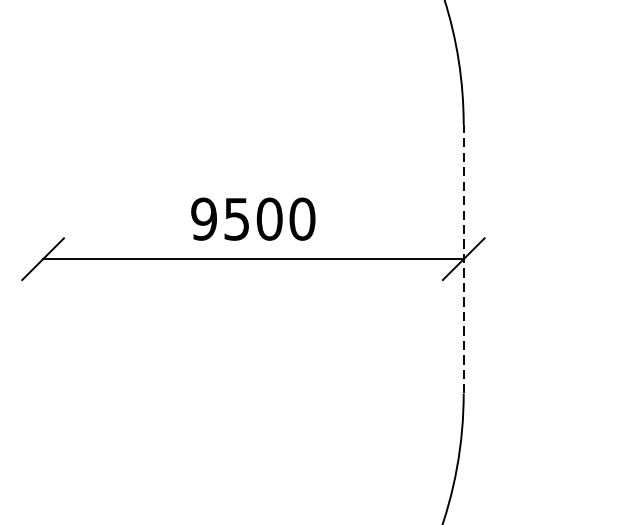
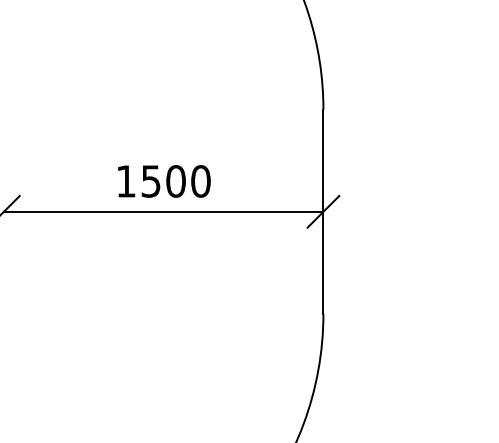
text: (203, 219) -> (125, 181), 9500 -> 1500
line: (463, 258) -> (323, 211), dashed -> solid

